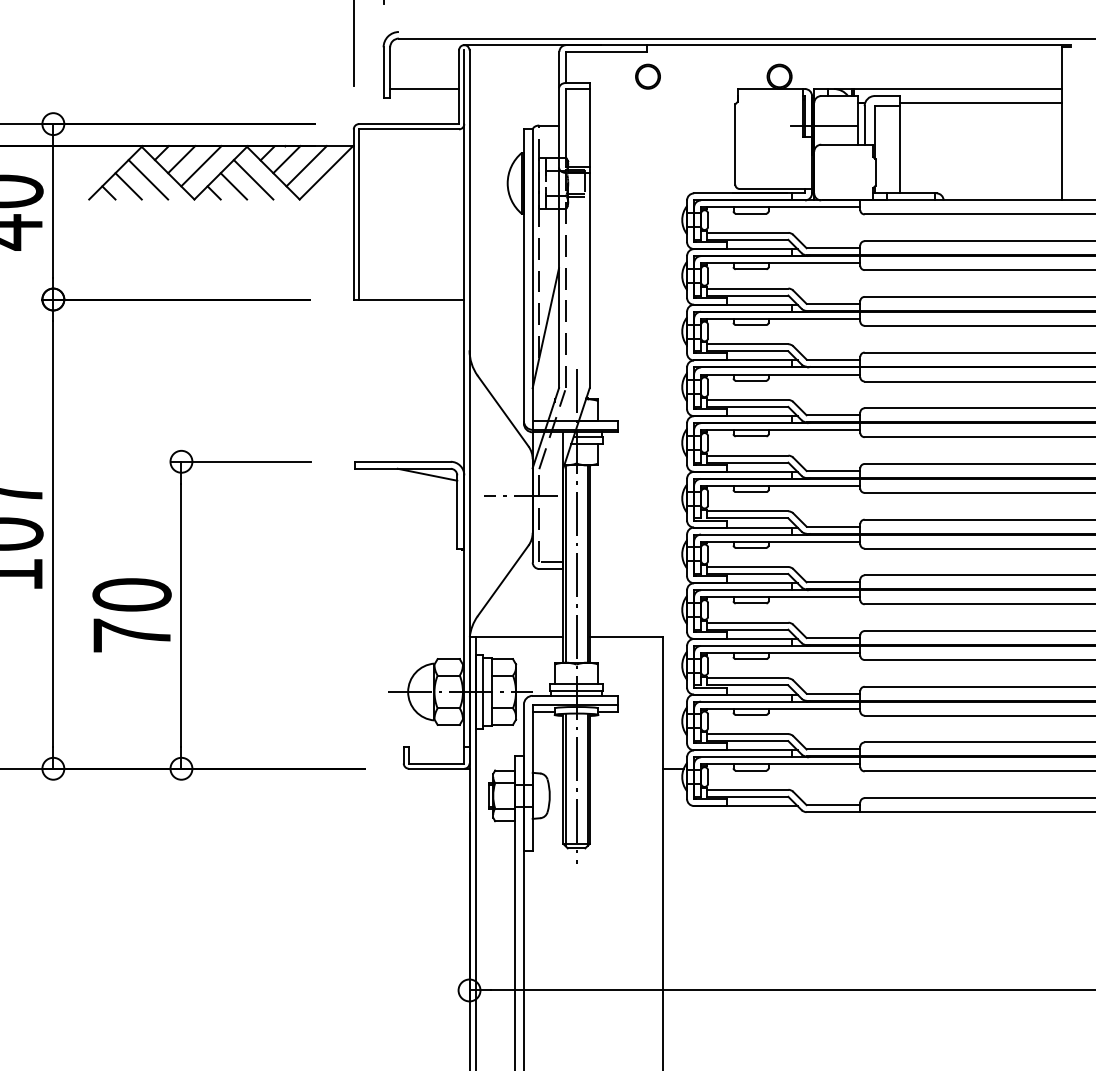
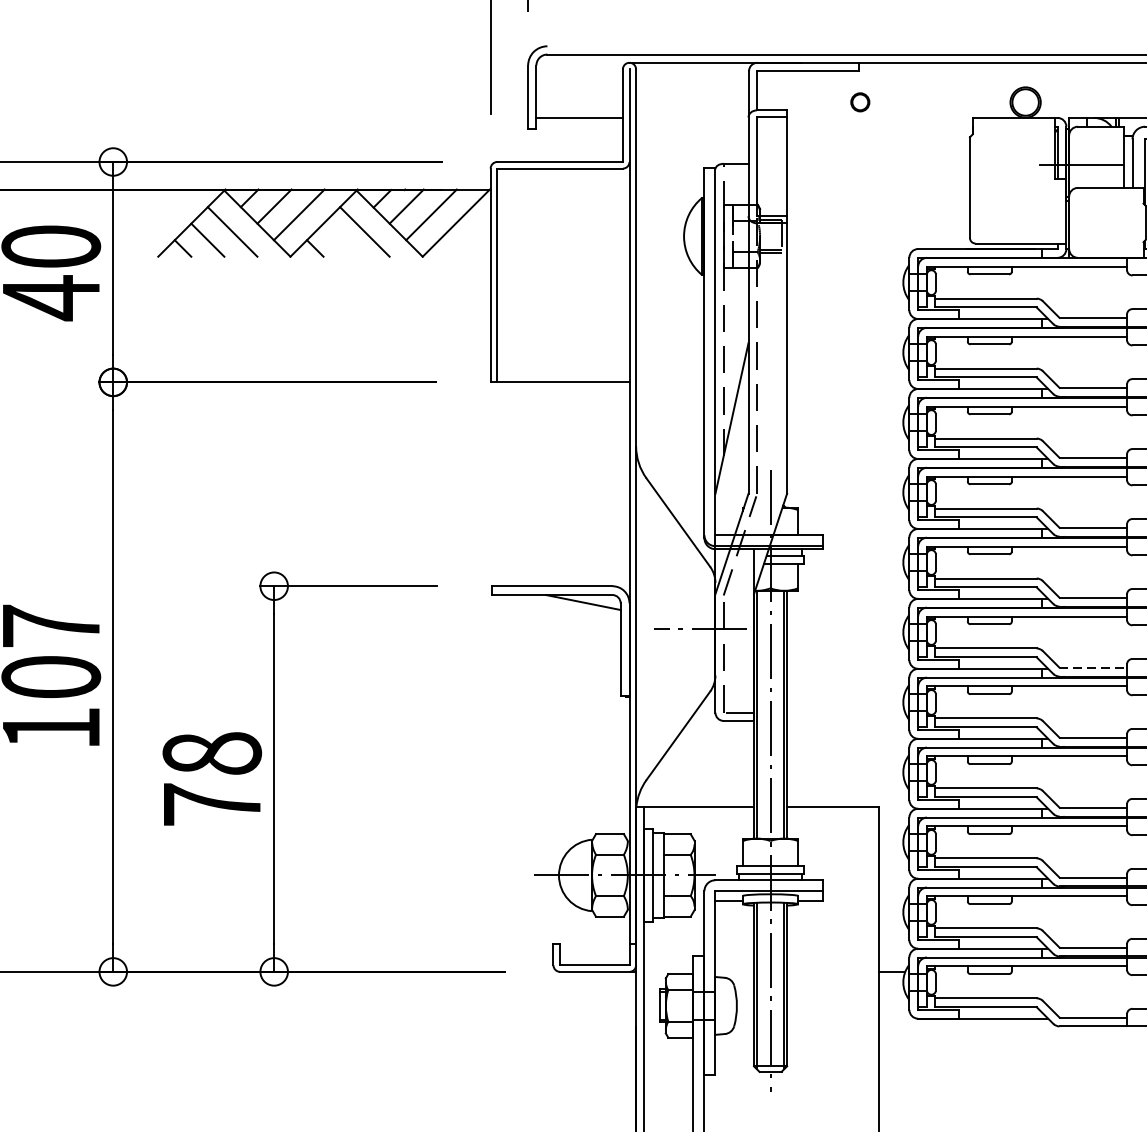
circle: (647, 76) -> (859, 102), size x0.6
line: (233, 186) -> (339, 240), removed
line: (833, 526) -> (1093, 667), solid -> dashed
text: (131, 594) -> (211, 752), 70 -> 78

